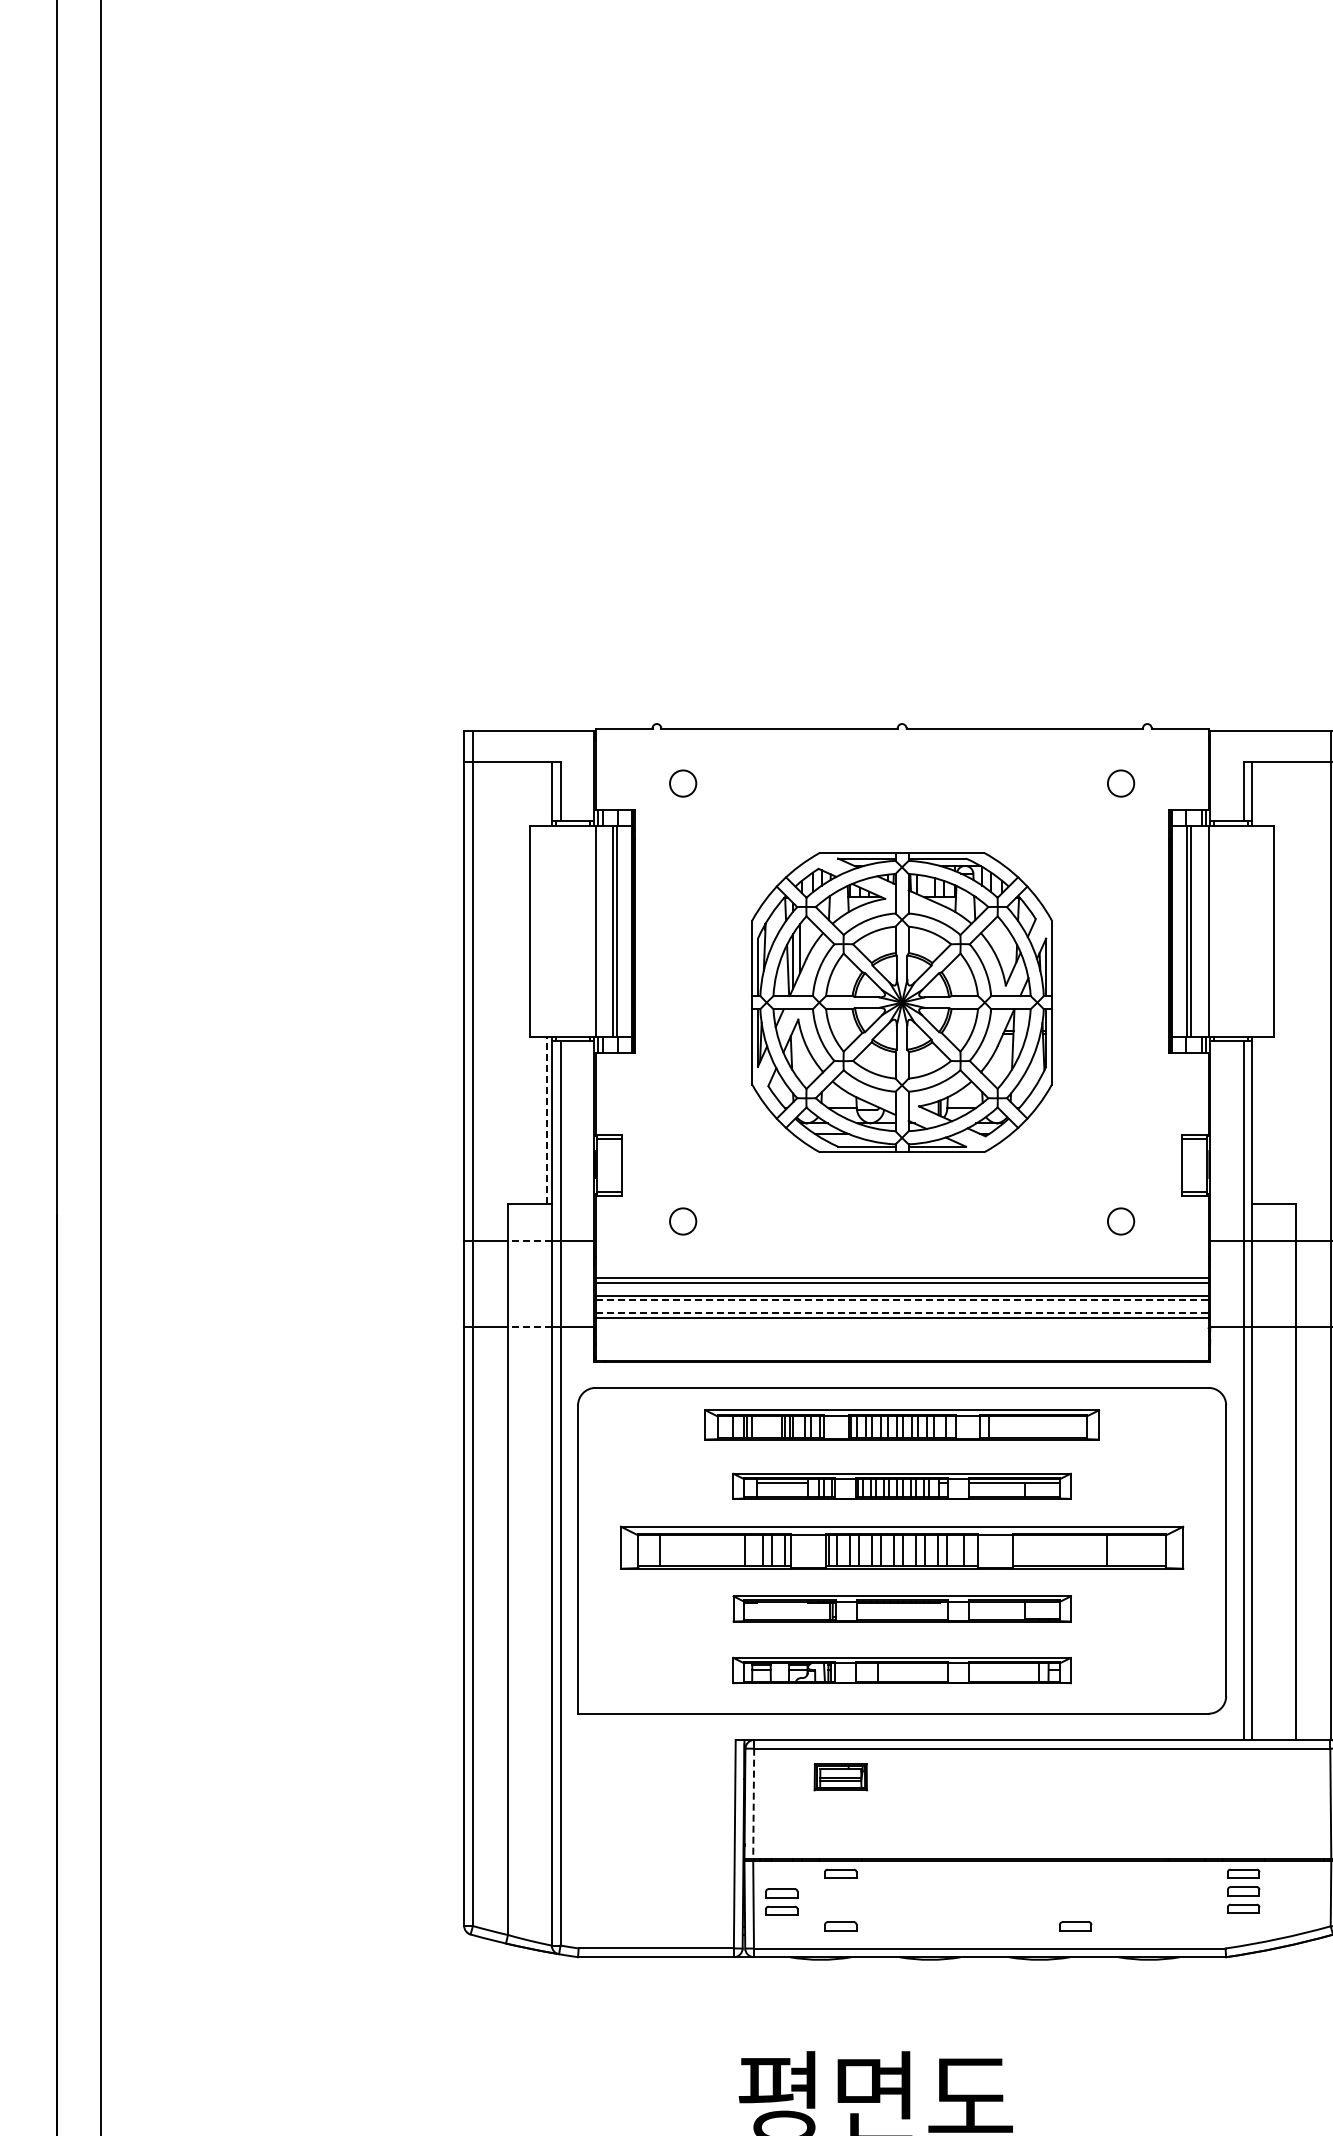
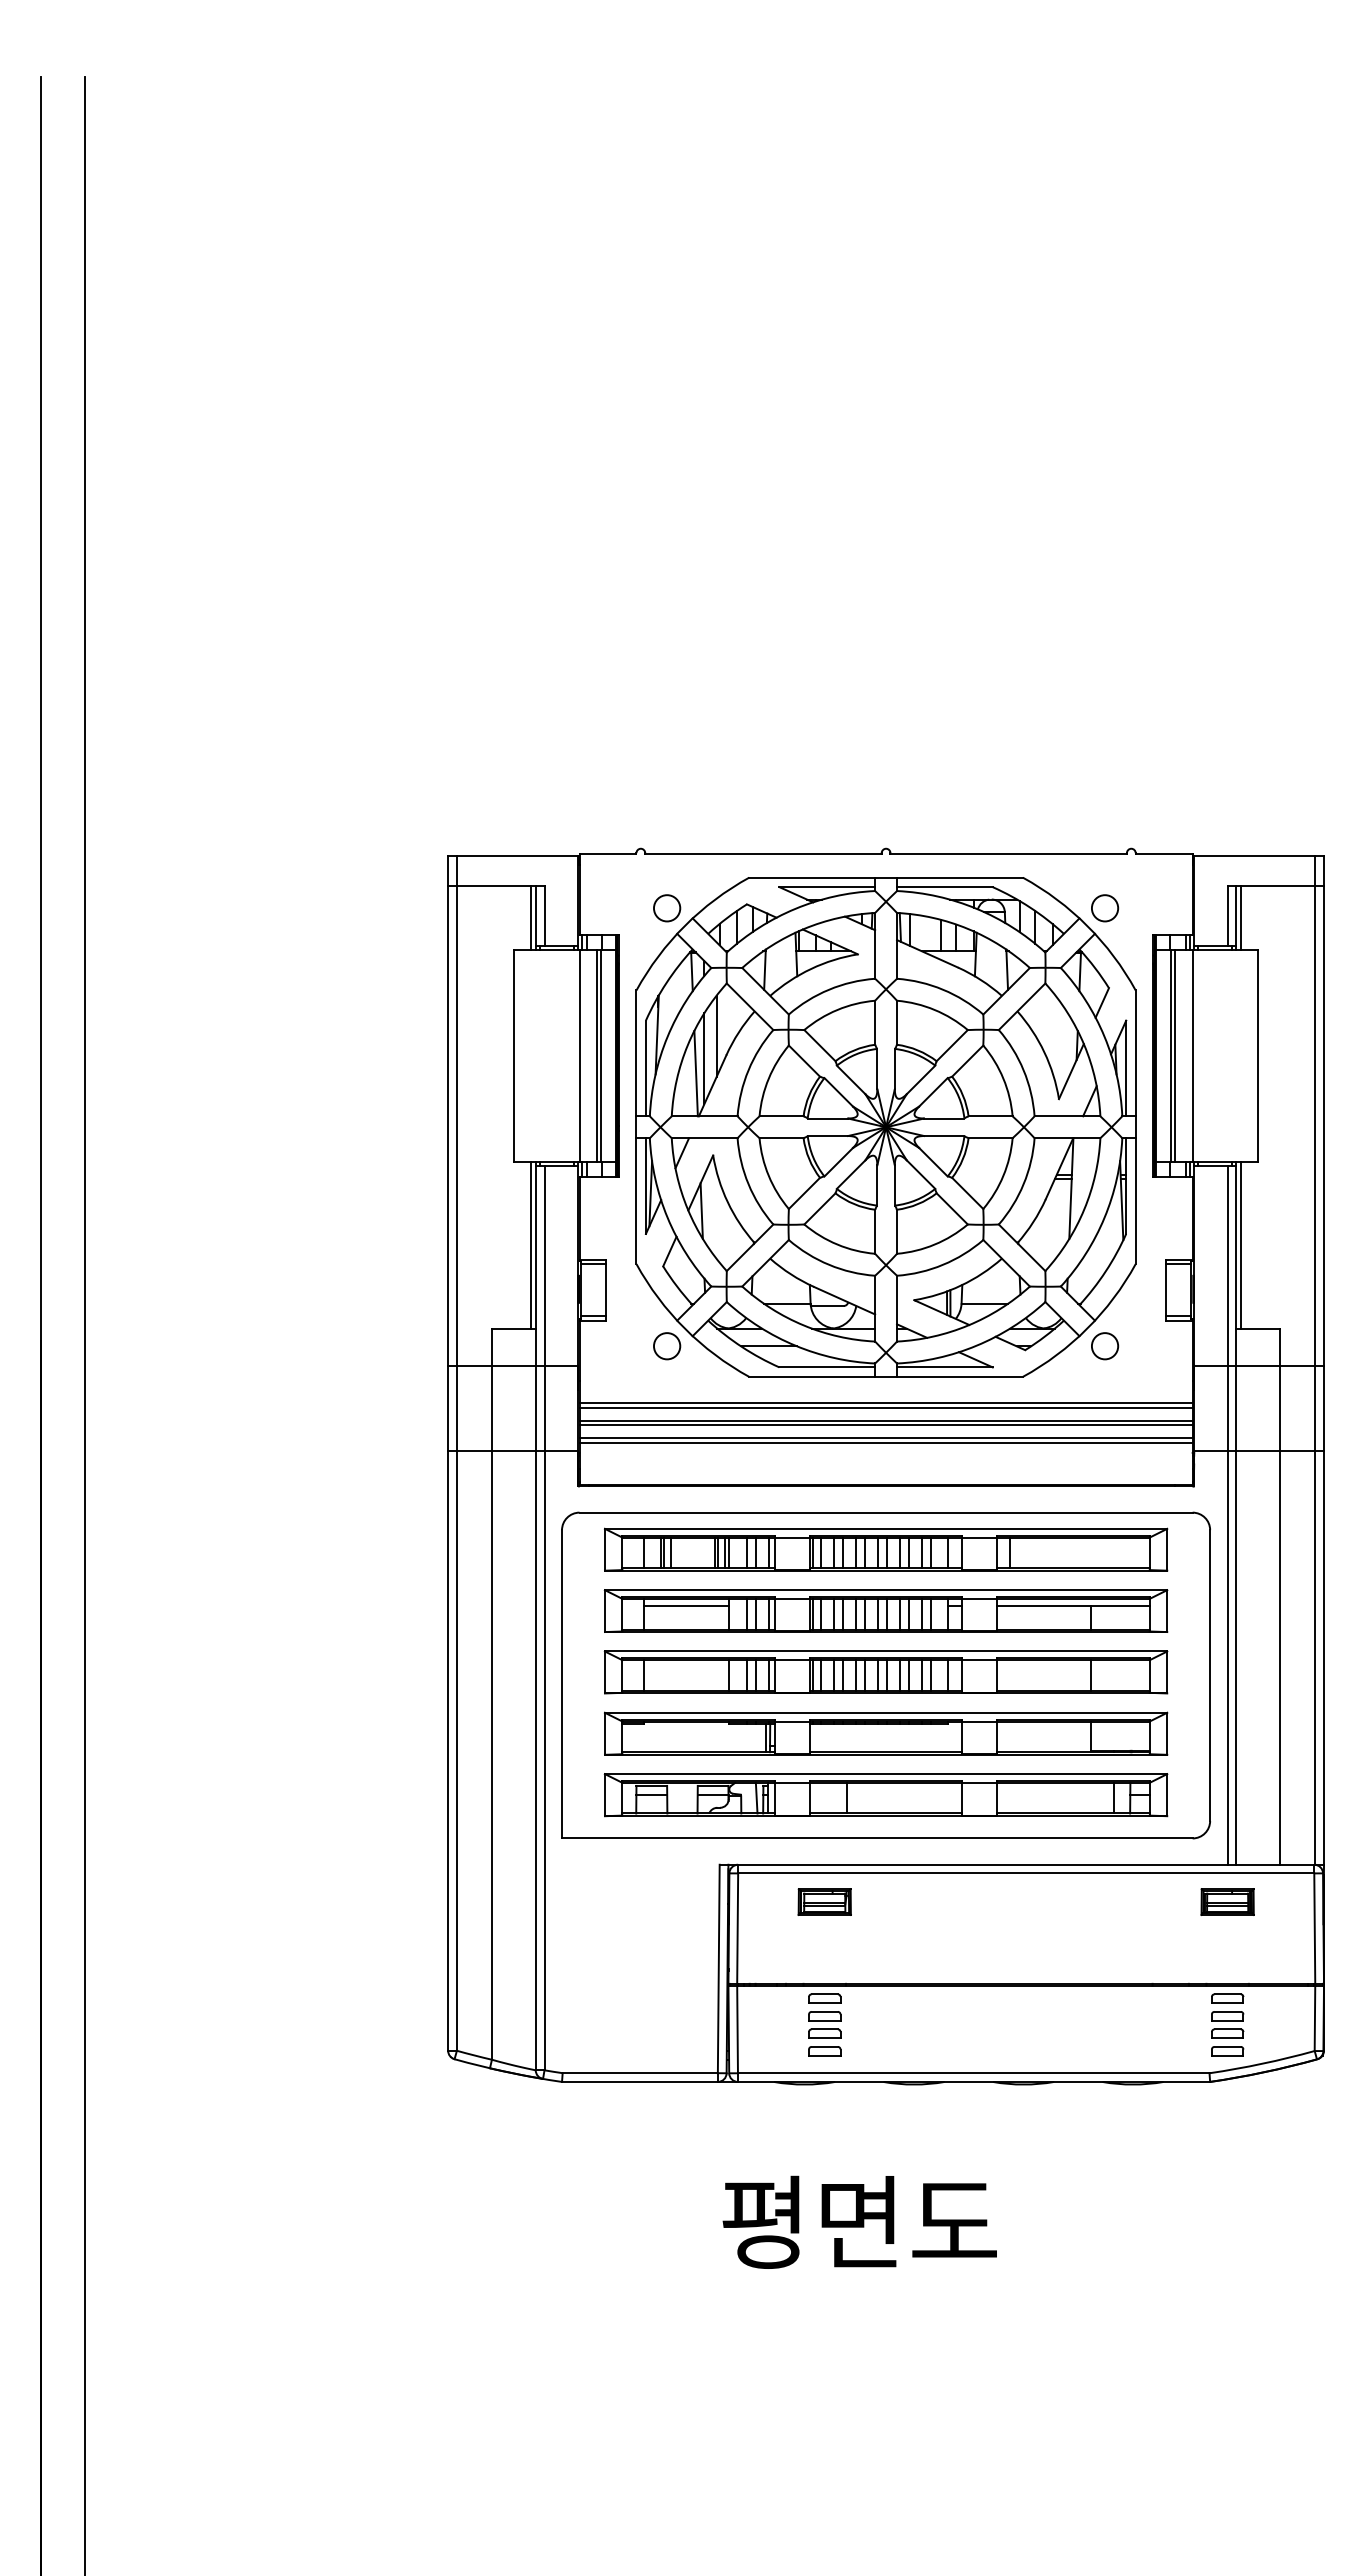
line: (547, 793) -> (531, 918), added
line: (1256, 793) -> (1240, 918), added
part: (901, 1002) -> (885, 1127), size x1.67
line: (1256, 1119) -> (1240, 1244), added
line: (547, 1120) -> (531, 1245), dashed -> solid
line: (529, 1240) -> (513, 1365), dashed -> solid
line: (902, 1300) -> (886, 1425), dashed -> solid
line: (902, 1313) -> (886, 1438), dashed -> solid
line: (529, 1326) -> (513, 1451), dashed -> solid
part: (902, 1424) -> (886, 1549), size x1.43
part: (901, 1485) -> (885, 1610), size x1.67
part: (902, 1608) -> (886, 1733), size x1.67
part: (901, 1670) -> (885, 1795), size x1.67
part: (1243, 1776) -> (1227, 1901), added
line: (753, 1804) -> (737, 1929), dashed -> solid
part: (781, 1901) -> (824, 2024), moved
part: (1075, 1926) -> (1227, 2051), moved

